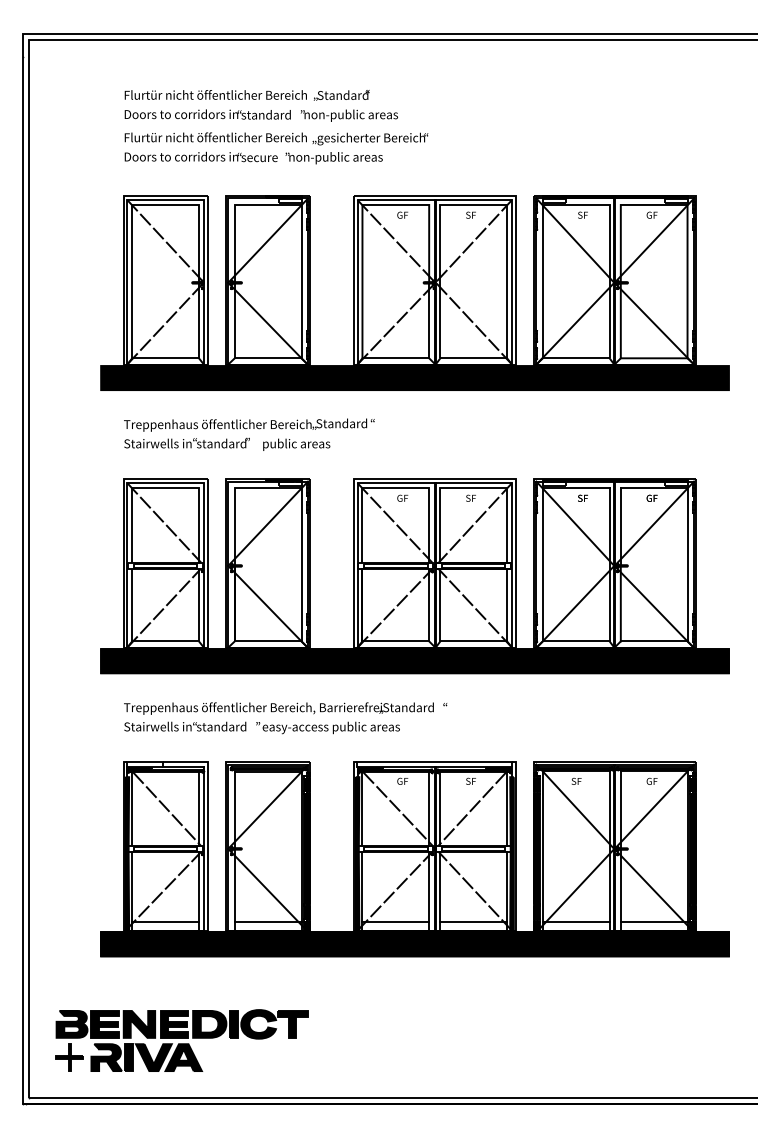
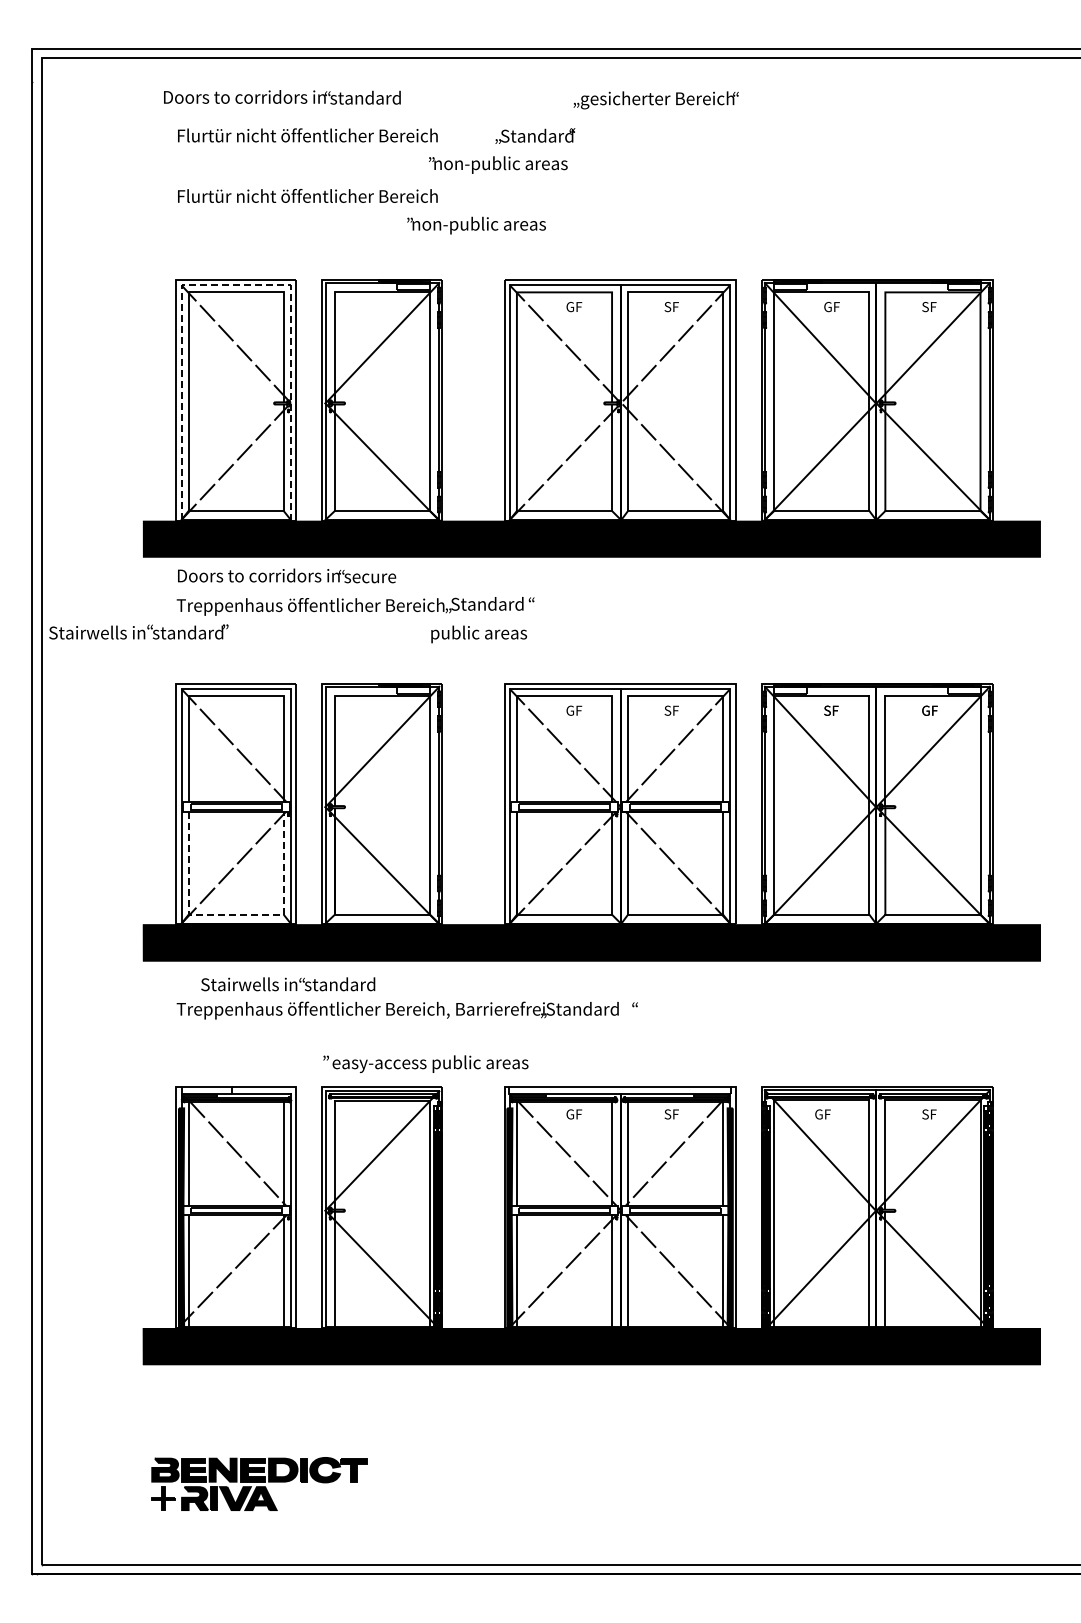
text: (341, 94) -> (535, 135), moved
text: (207, 114) -> (282, 97), moved
text: (369, 139) -> (655, 100), moved
text: (201, 156) -> (287, 575), moved
line: (165, 200) -> (236, 285), solid -> dashed
text: (583, 215) -> (831, 307), SF -> GF
text: (651, 215) -> (929, 307), GF -> SF
text: (186, 442) -> (138, 631), moved
text: (296, 444) -> (479, 634), moved
line: (165, 641) -> (236, 914), solid -> dashed
text: (185, 726) -> (288, 984), moved
text: (327, 727) -> (425, 1063), moved
text: (576, 781) -> (822, 1114), SF -> GF
text: (651, 781) -> (929, 1114), GF -> SF
line: (165, 921) -> (235, 1314), removed
line: (267, 921) -> (381, 1314), removed
line: (395, 921) -> (564, 1314), removed
line: (473, 921) -> (675, 1314), removed
line: (576, 921) -> (821, 1314), removed
line: (653, 921) -> (932, 1314), removed
part: (181, 1040) -> (259, 1483), size x0.6

